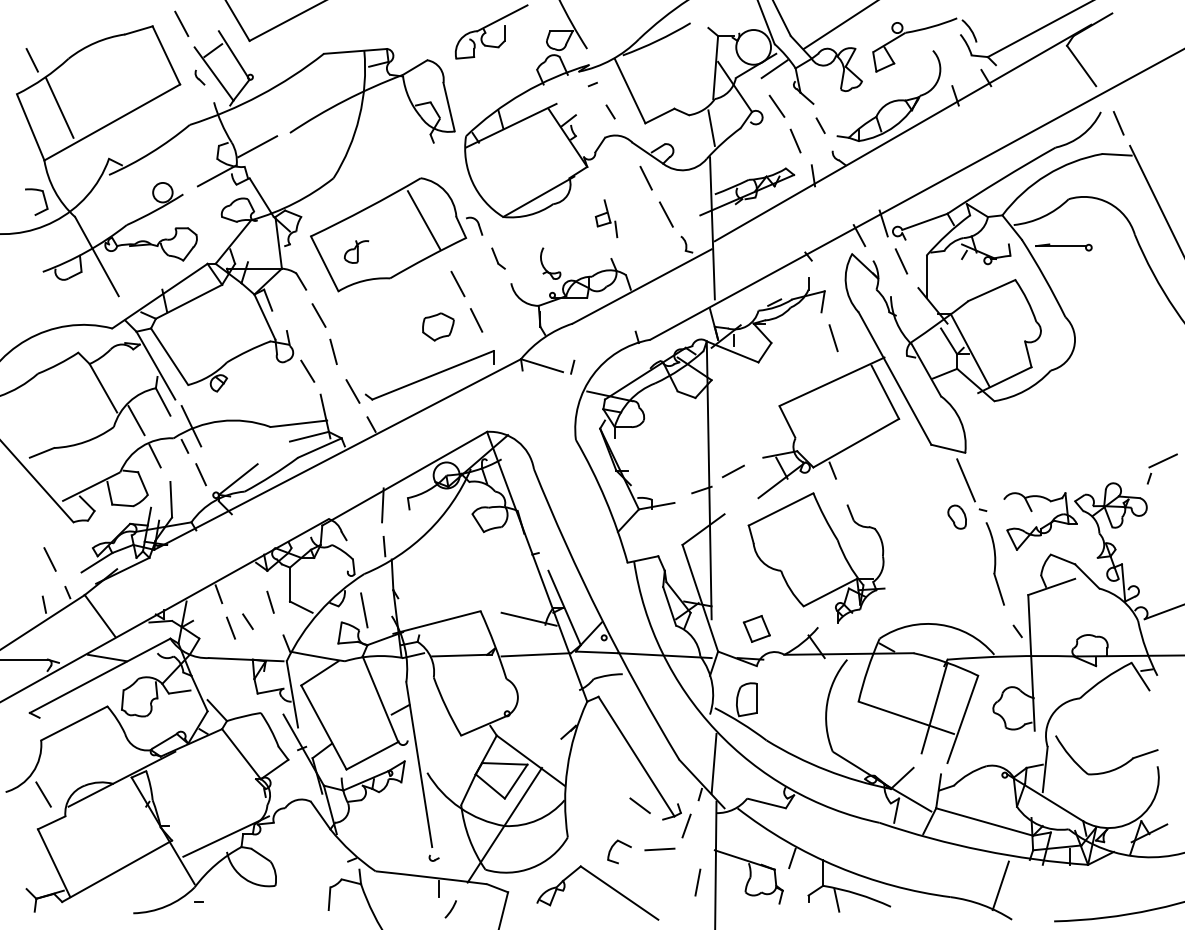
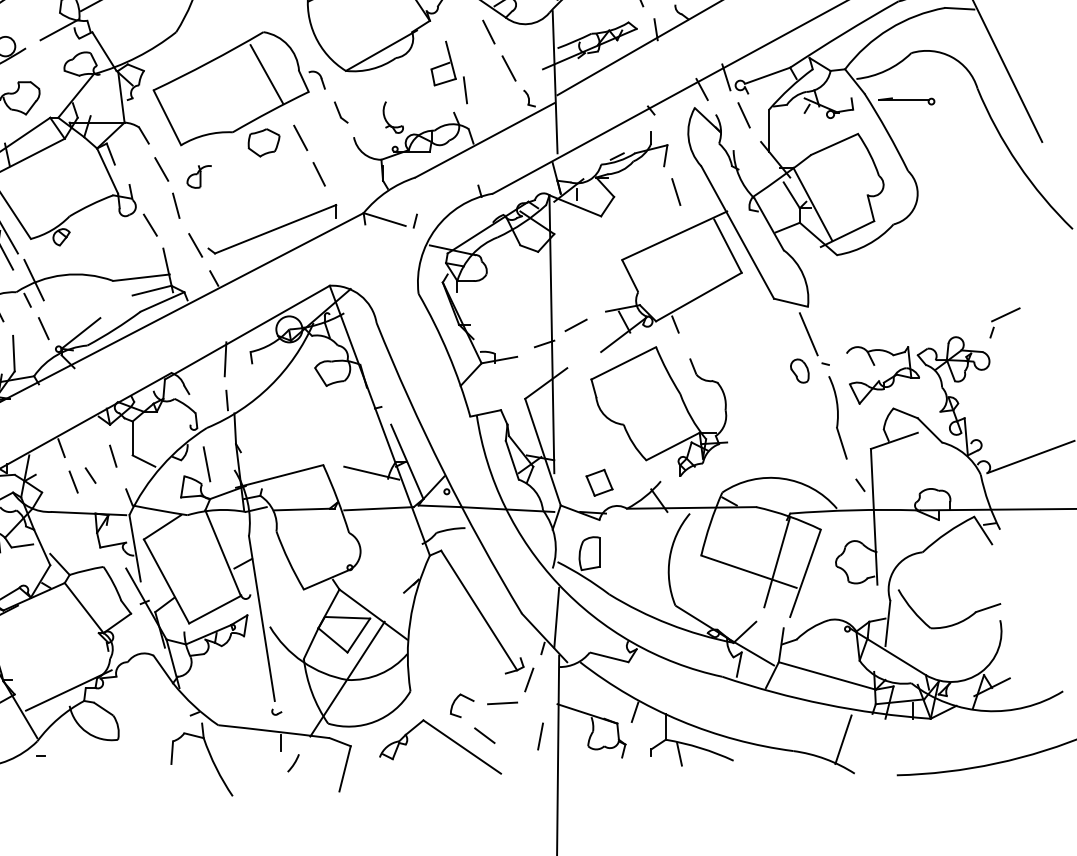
part: (606, 218) -> (449, 72), size x1.67
part: (356, 251) -> (199, 176), moved
part: (438, 326) -> (264, 142), moved
line: (639, 805) -> (484, 735), moved

